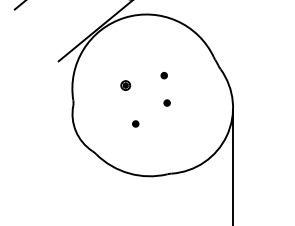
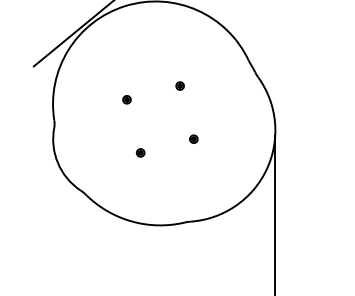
part: (125, 85) -> (126, 99), size x0.62
part: (166, 102) -> (192, 138), moved

